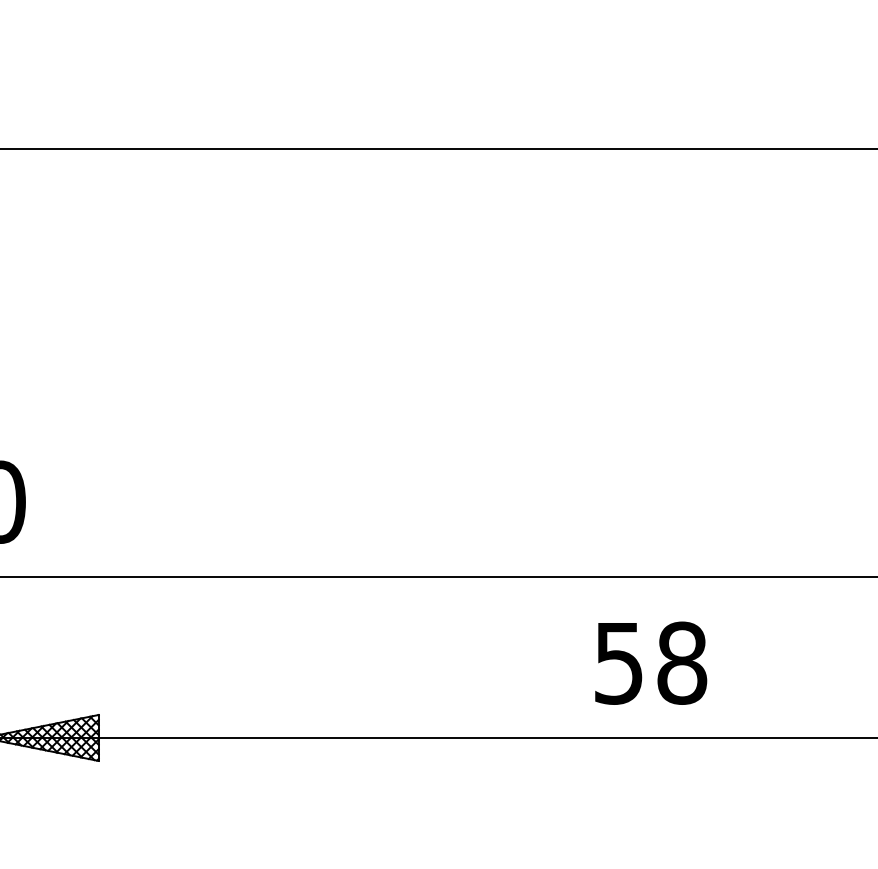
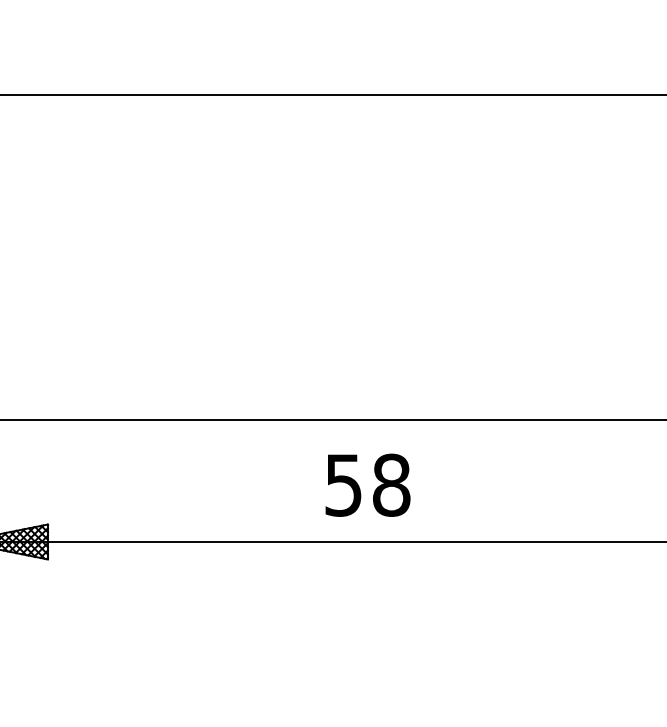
text: (650, 662) -> (367, 484), moved

